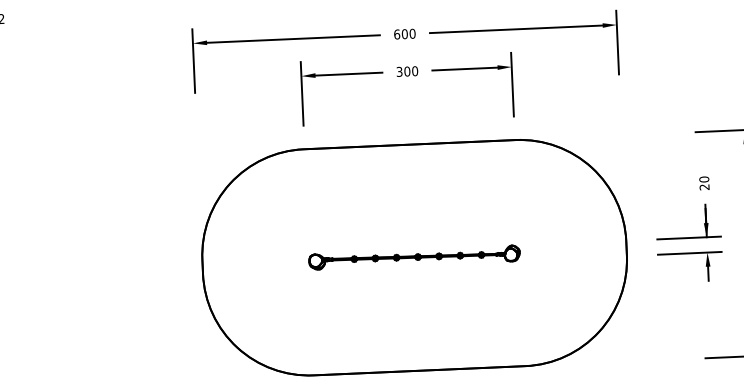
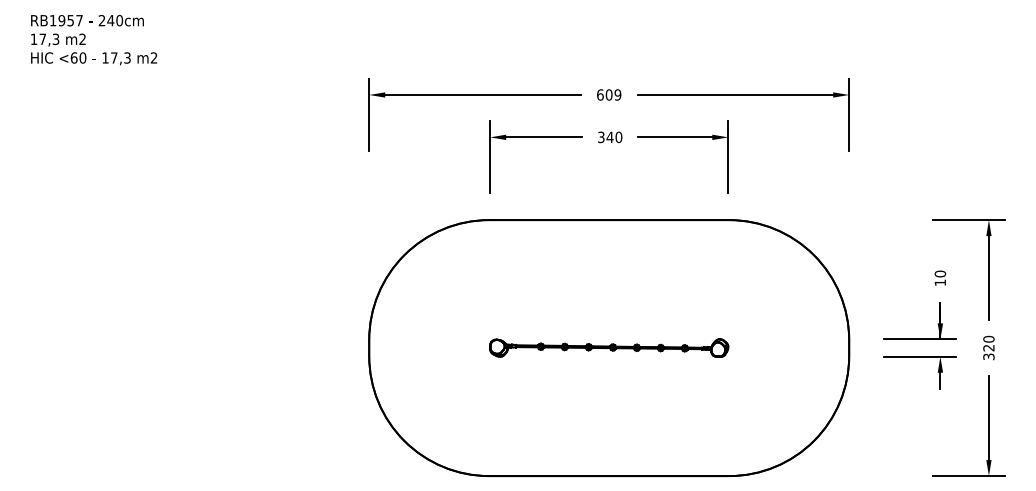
text: (412, 33) -> (617, 94), 600 -> 609
text: (406, 71) -> (609, 137), 300 -> 340
text: (703, 187) -> (939, 282), 20 -> 10

